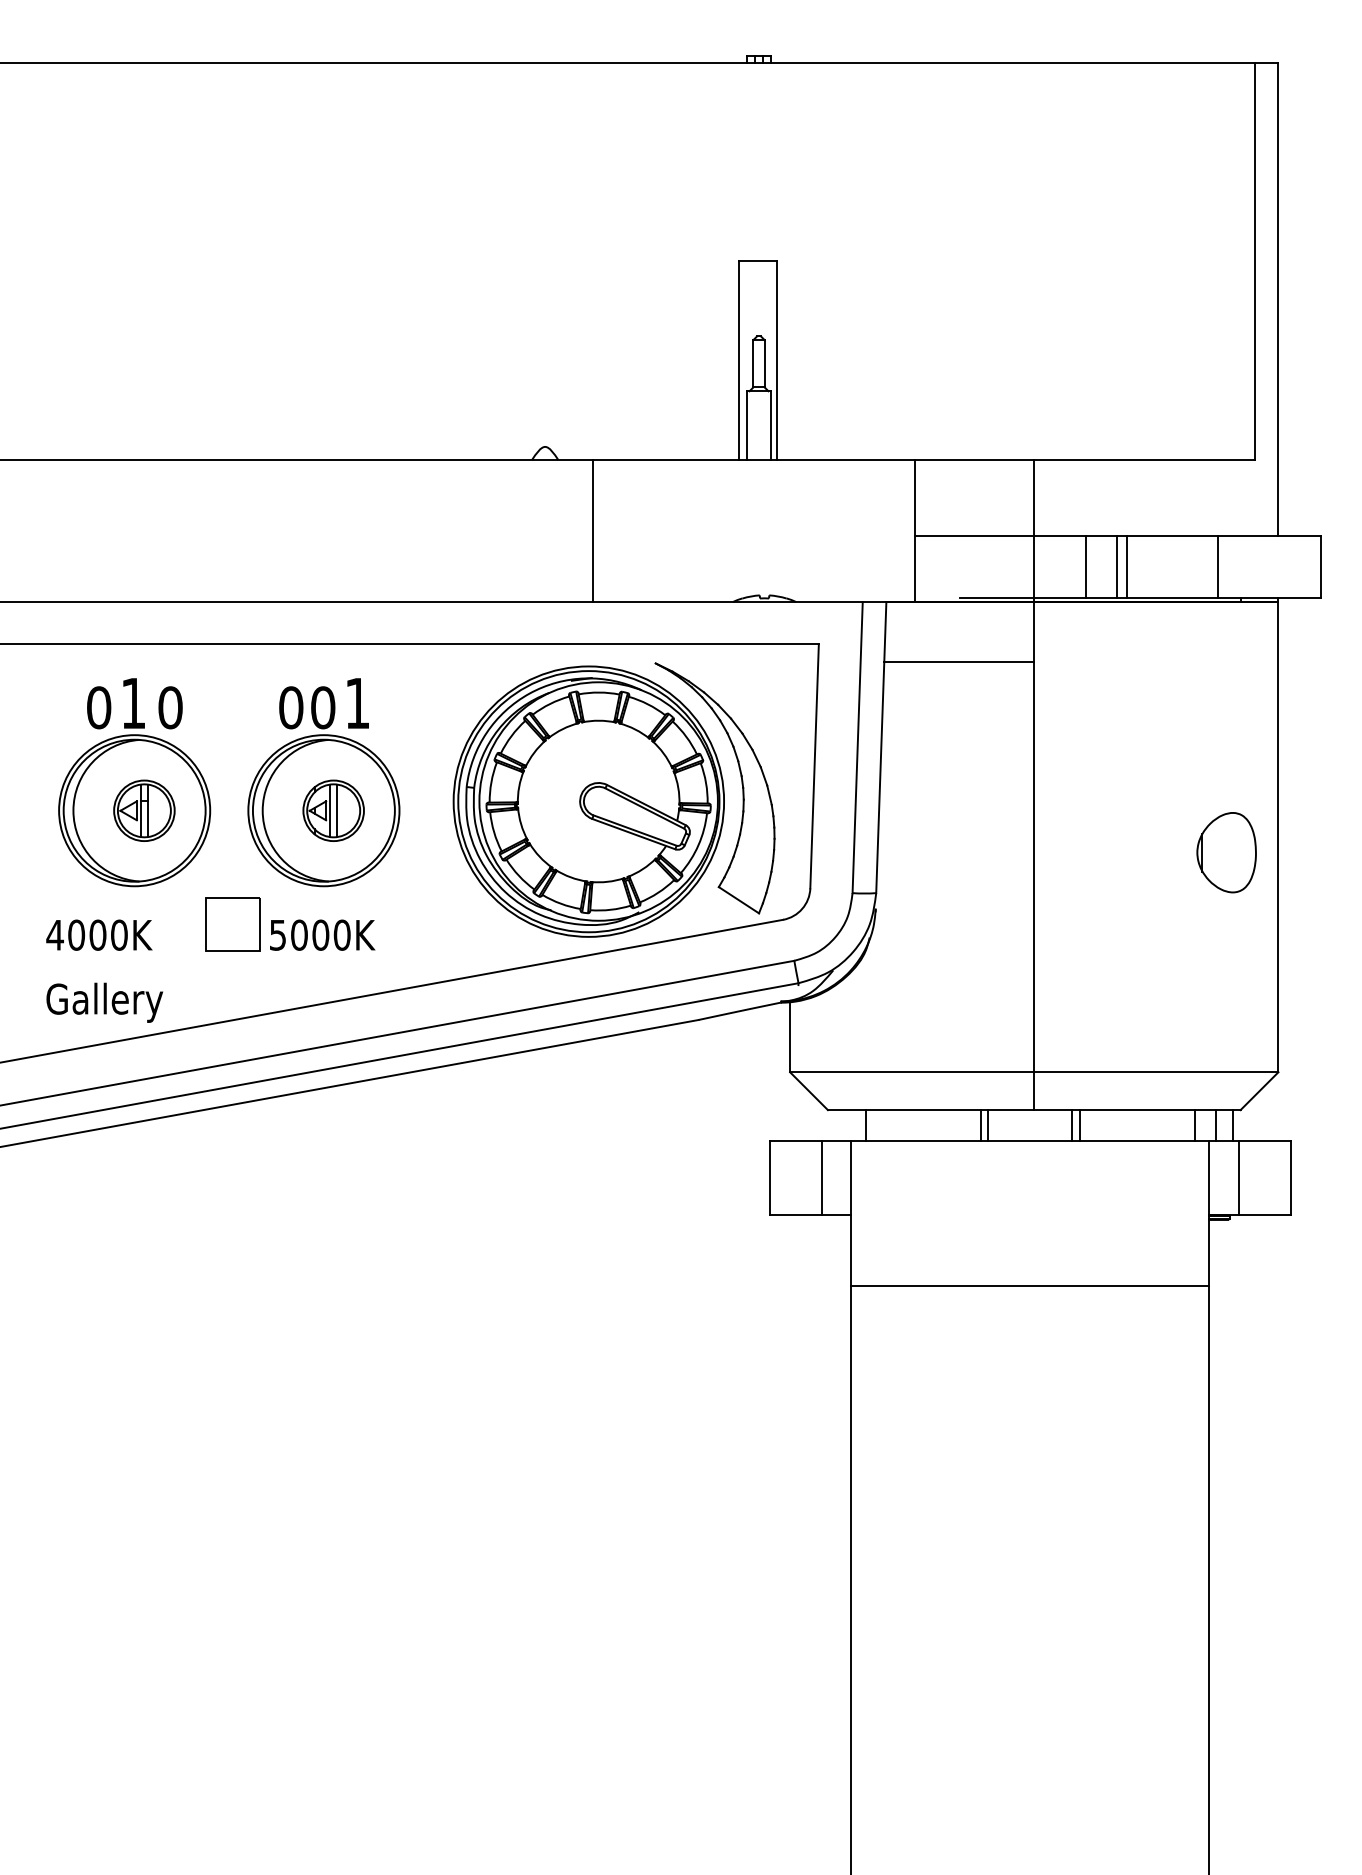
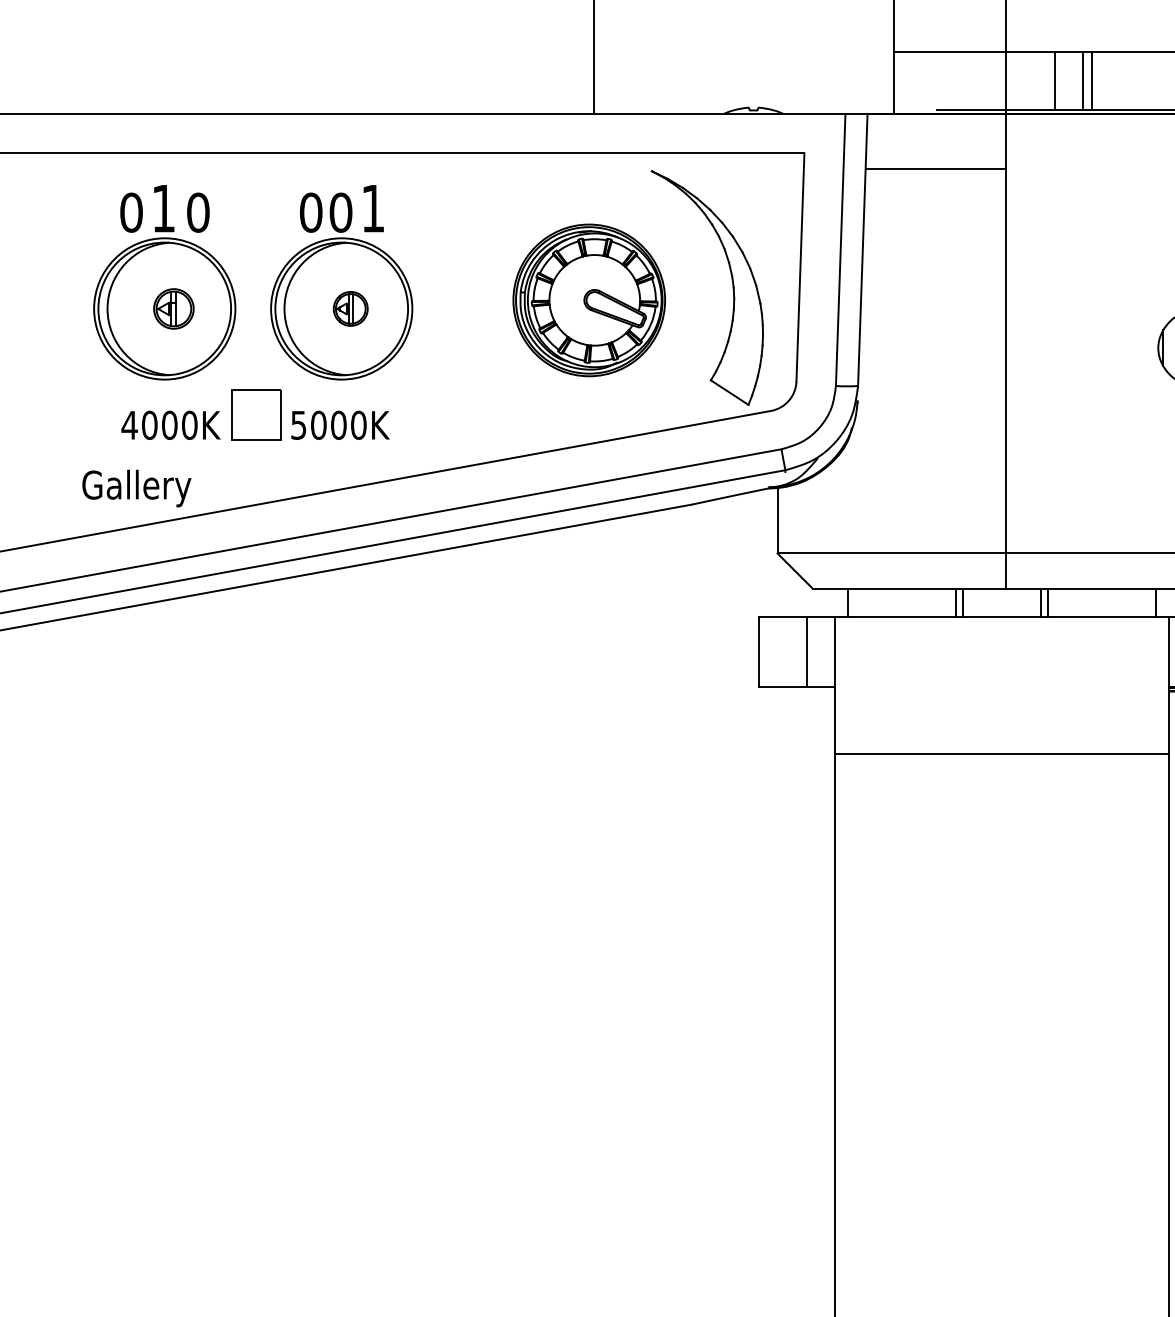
part: (588, 801) -> (589, 300), size x0.6
part: (144, 810) -> (173, 308), size x0.7
part: (333, 810) -> (350, 308), size x0.6
text: (99, 934) -> (171, 424), moved

